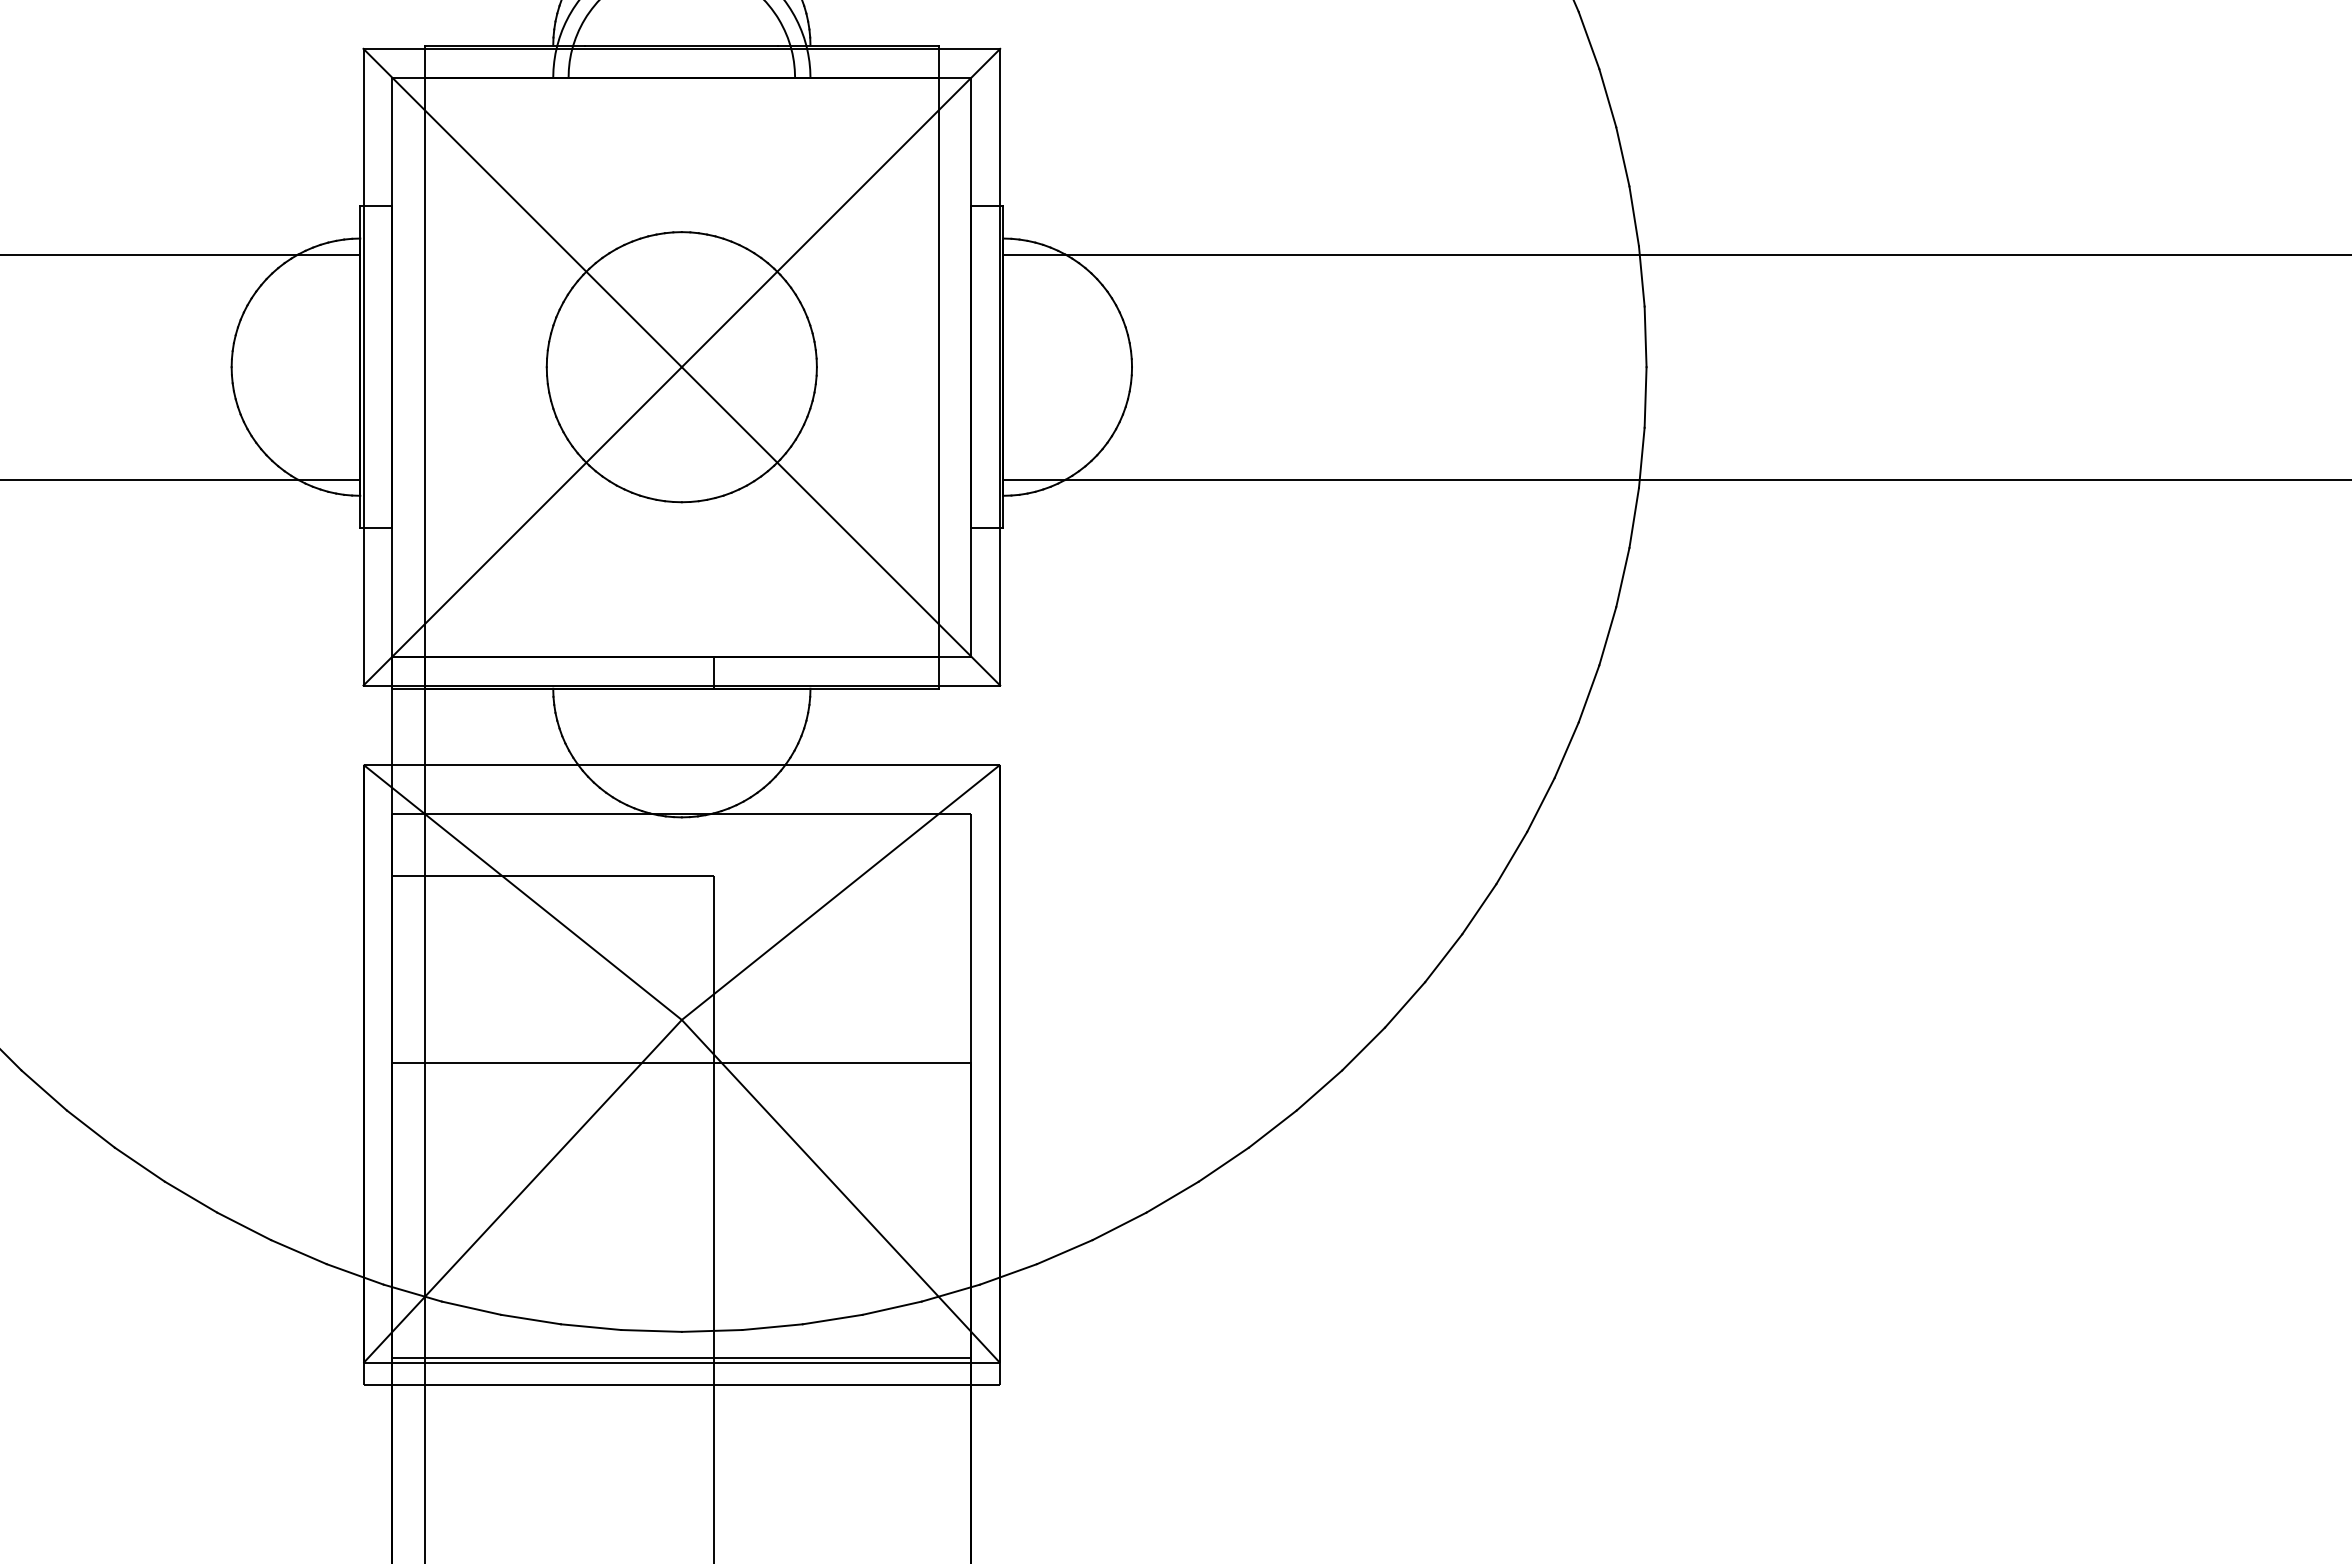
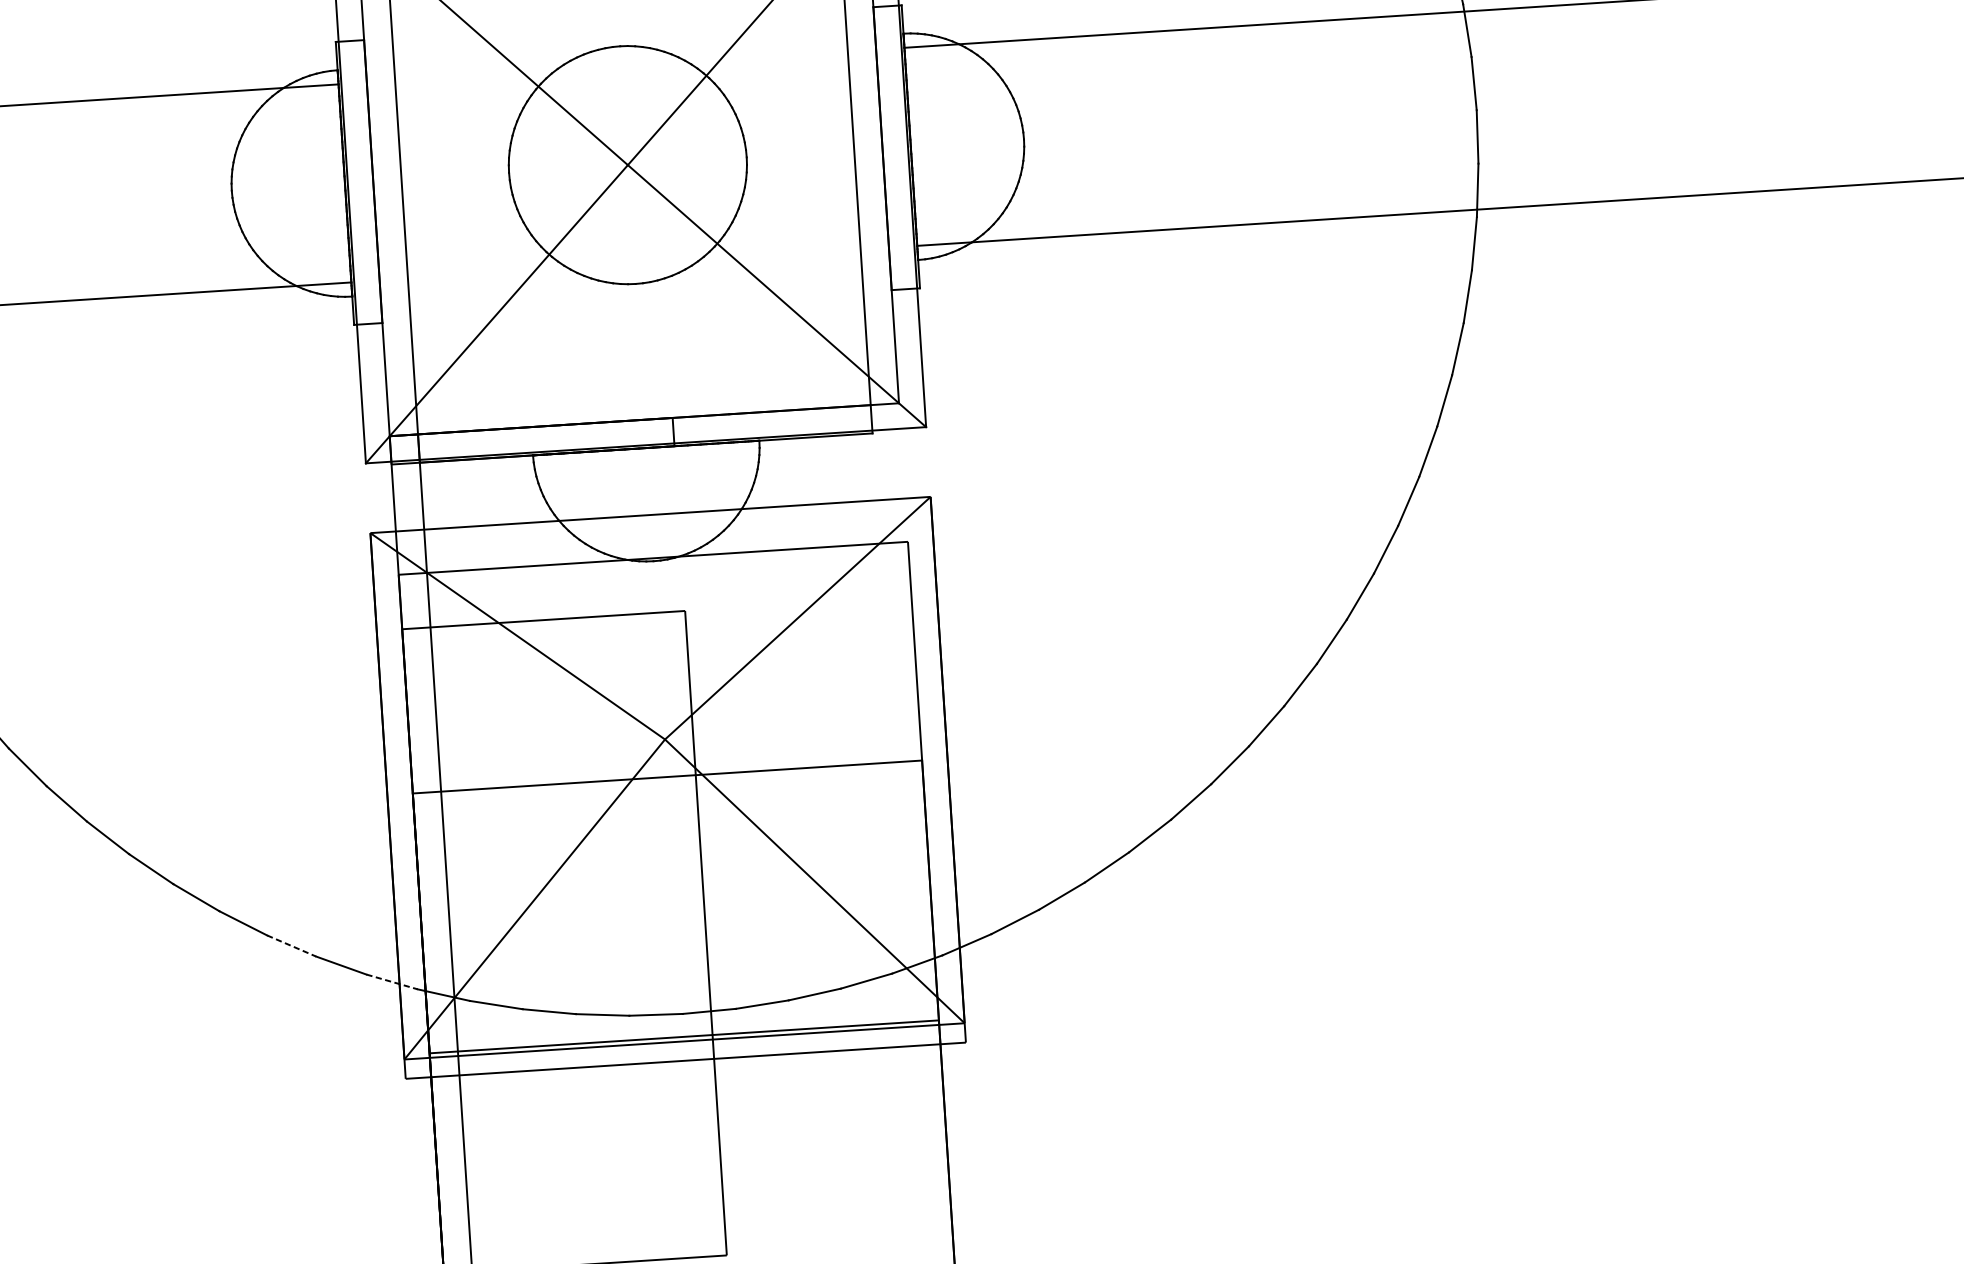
line: (244, 1226) -> (291, 946), solid -> dashed
line: (355, 1274) -> (392, 982), solid -> dashed

